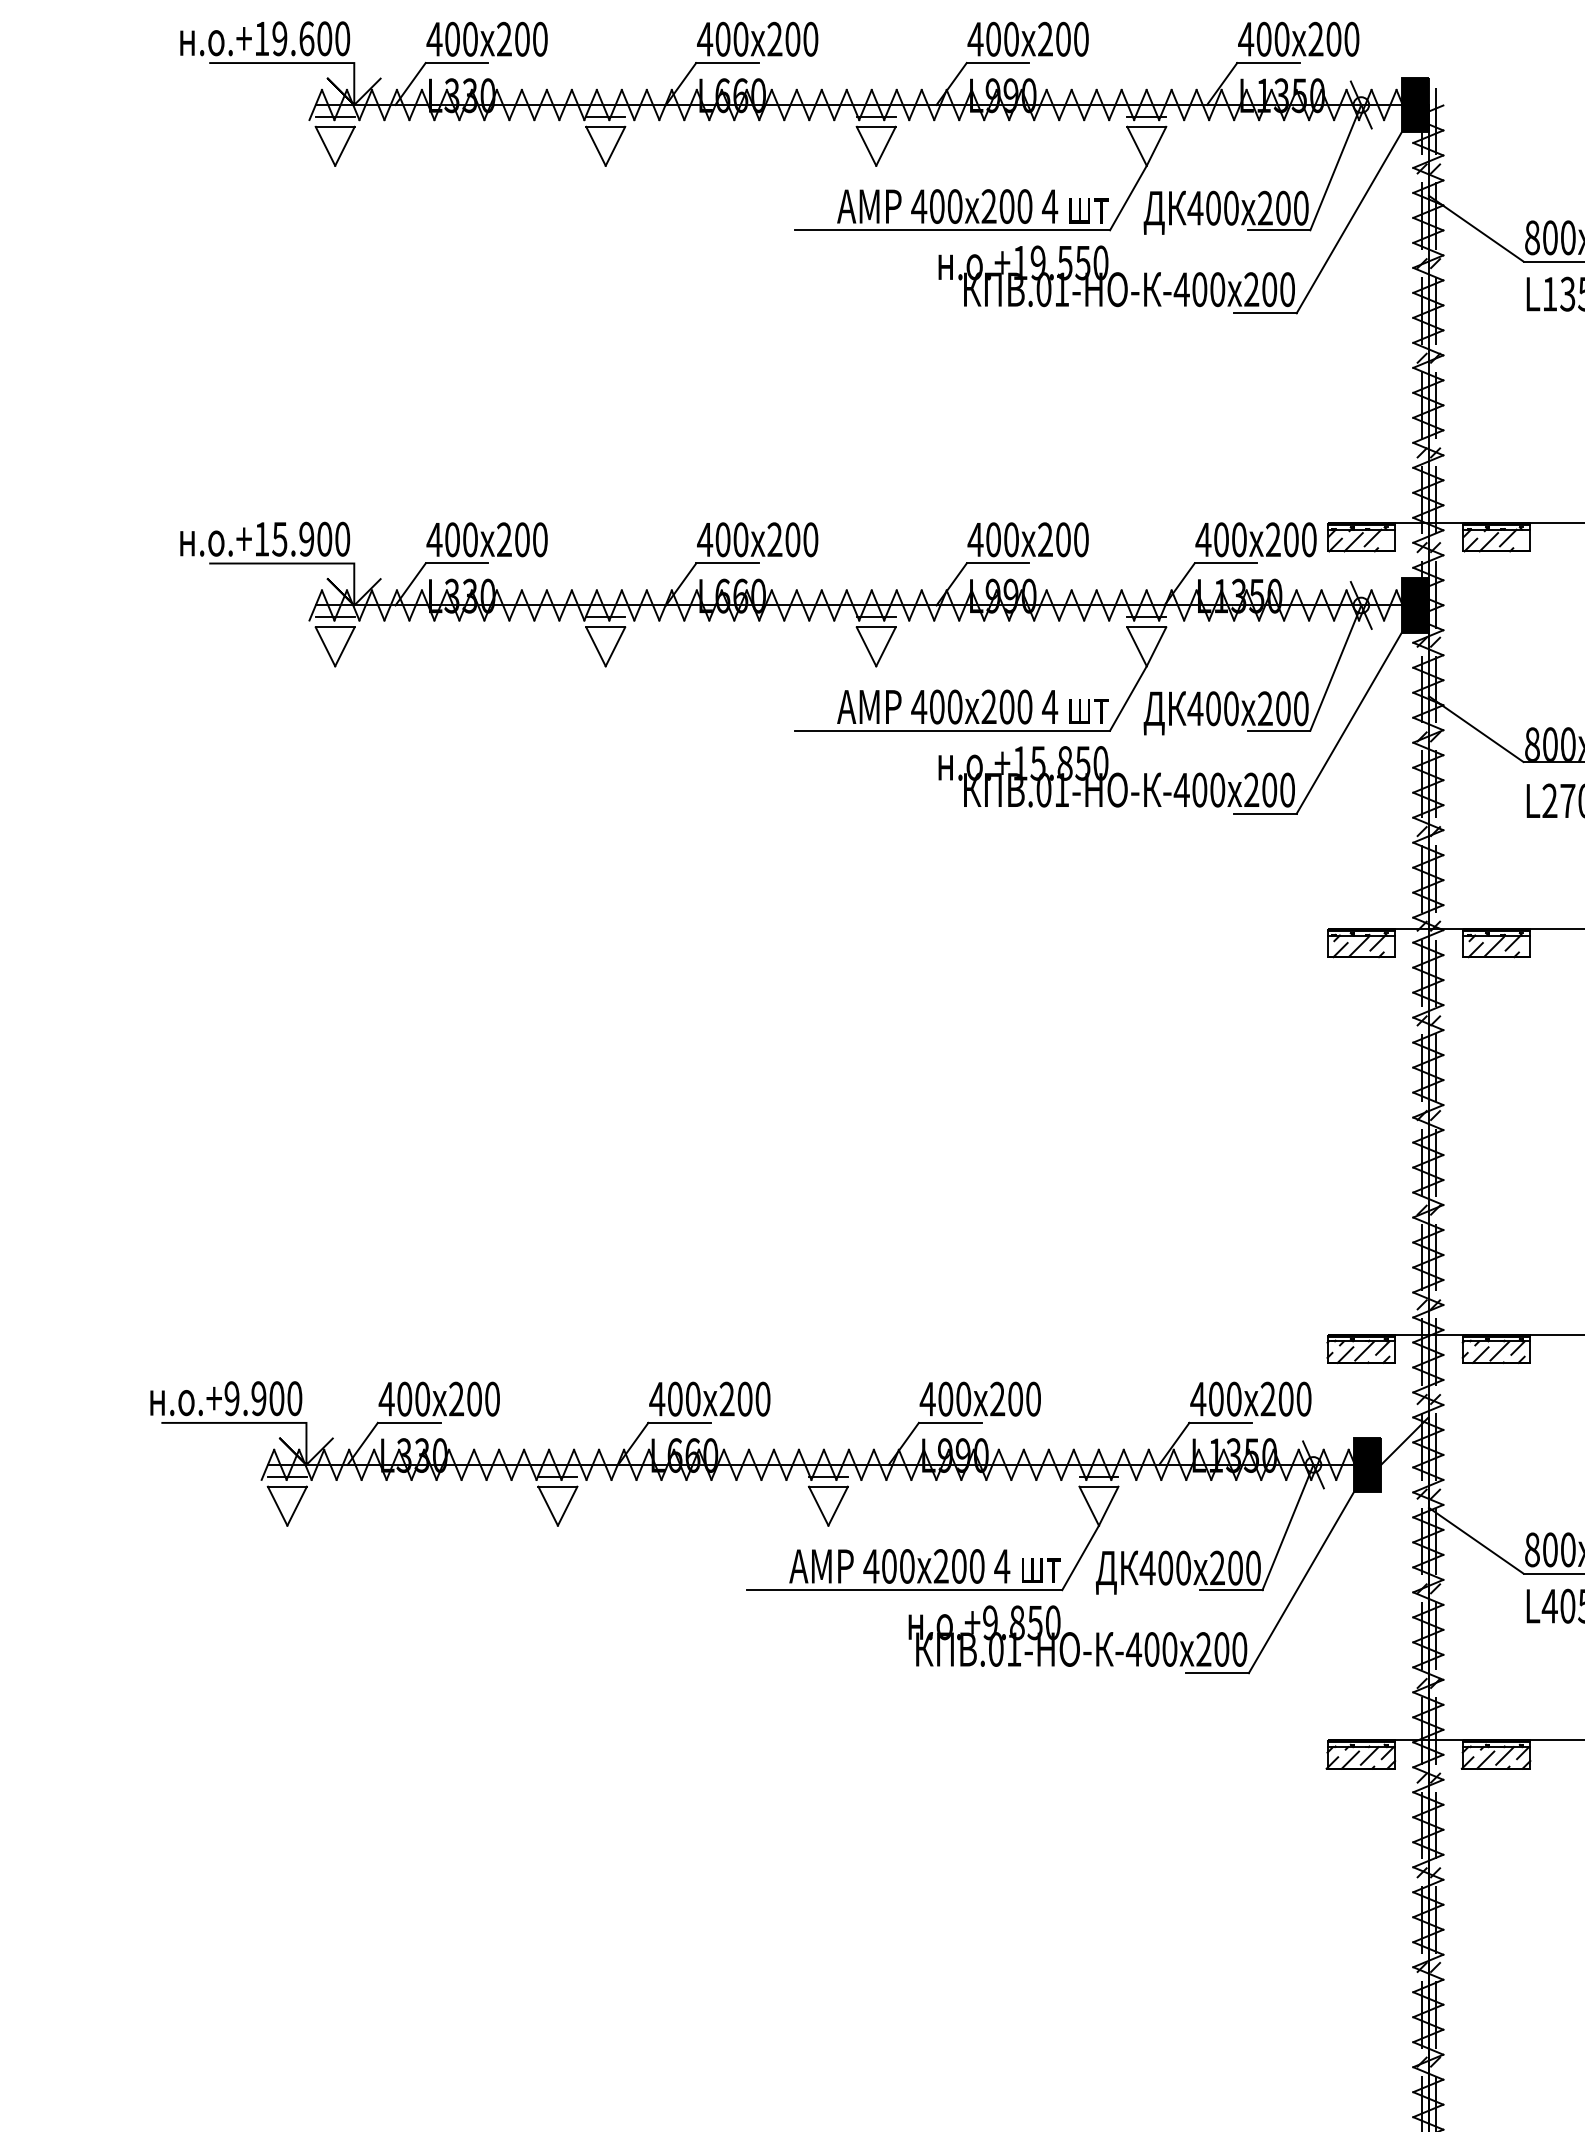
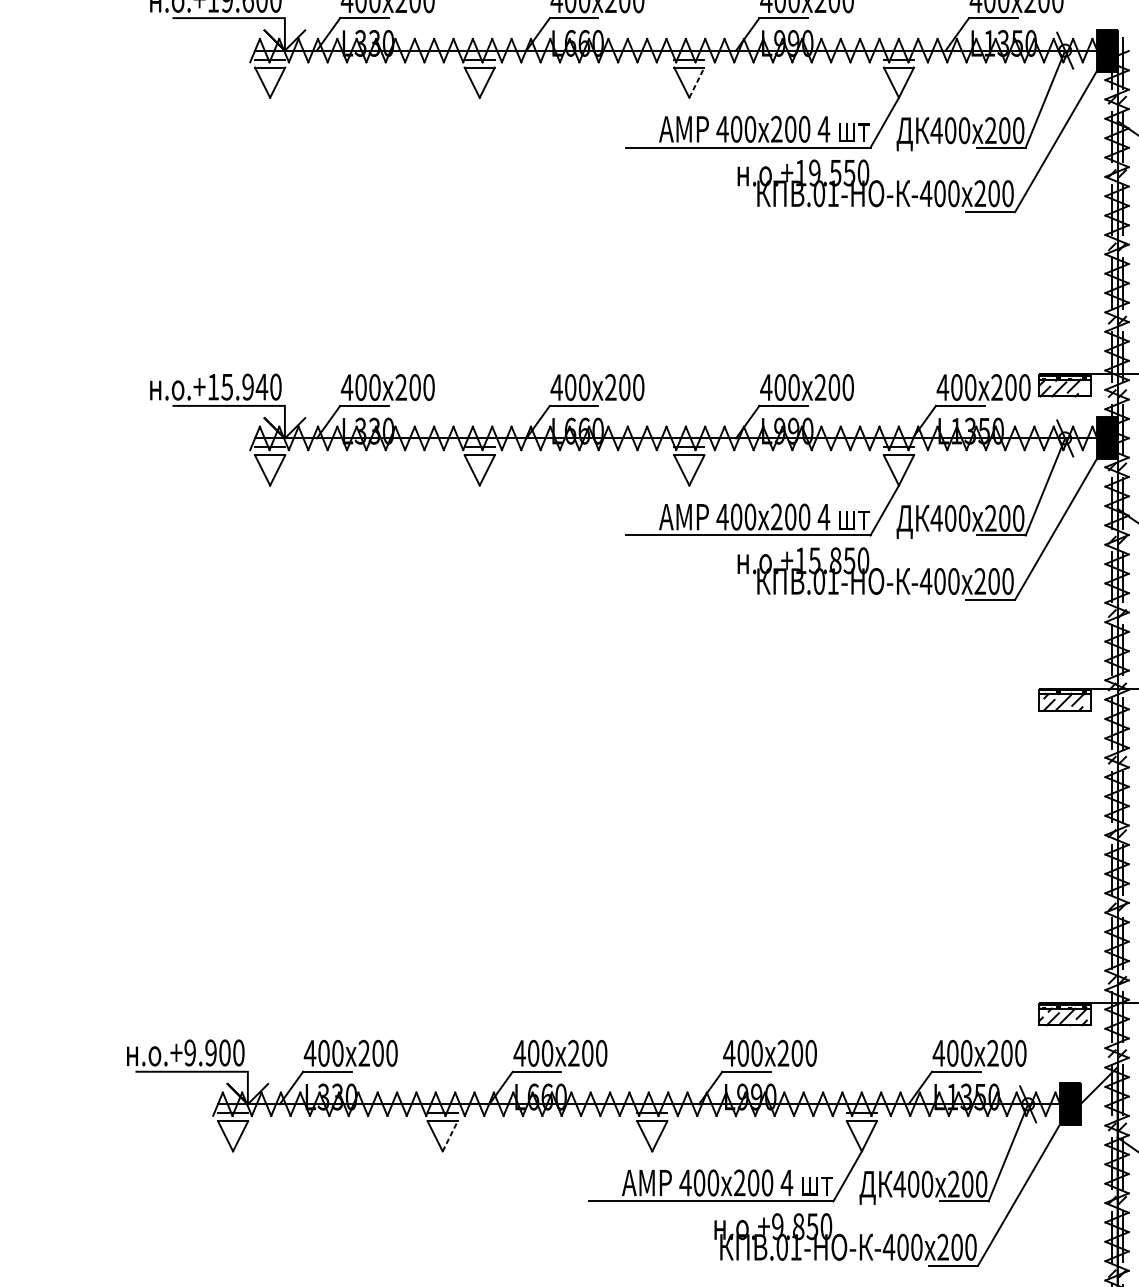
line: (886, 146) -> (697, 82), solid -> dashed
text: (324, 538) -> (261, 386), .+15.900 -> .+15.940
line: (567, 1506) -> (450, 1136), solid -> dashed

